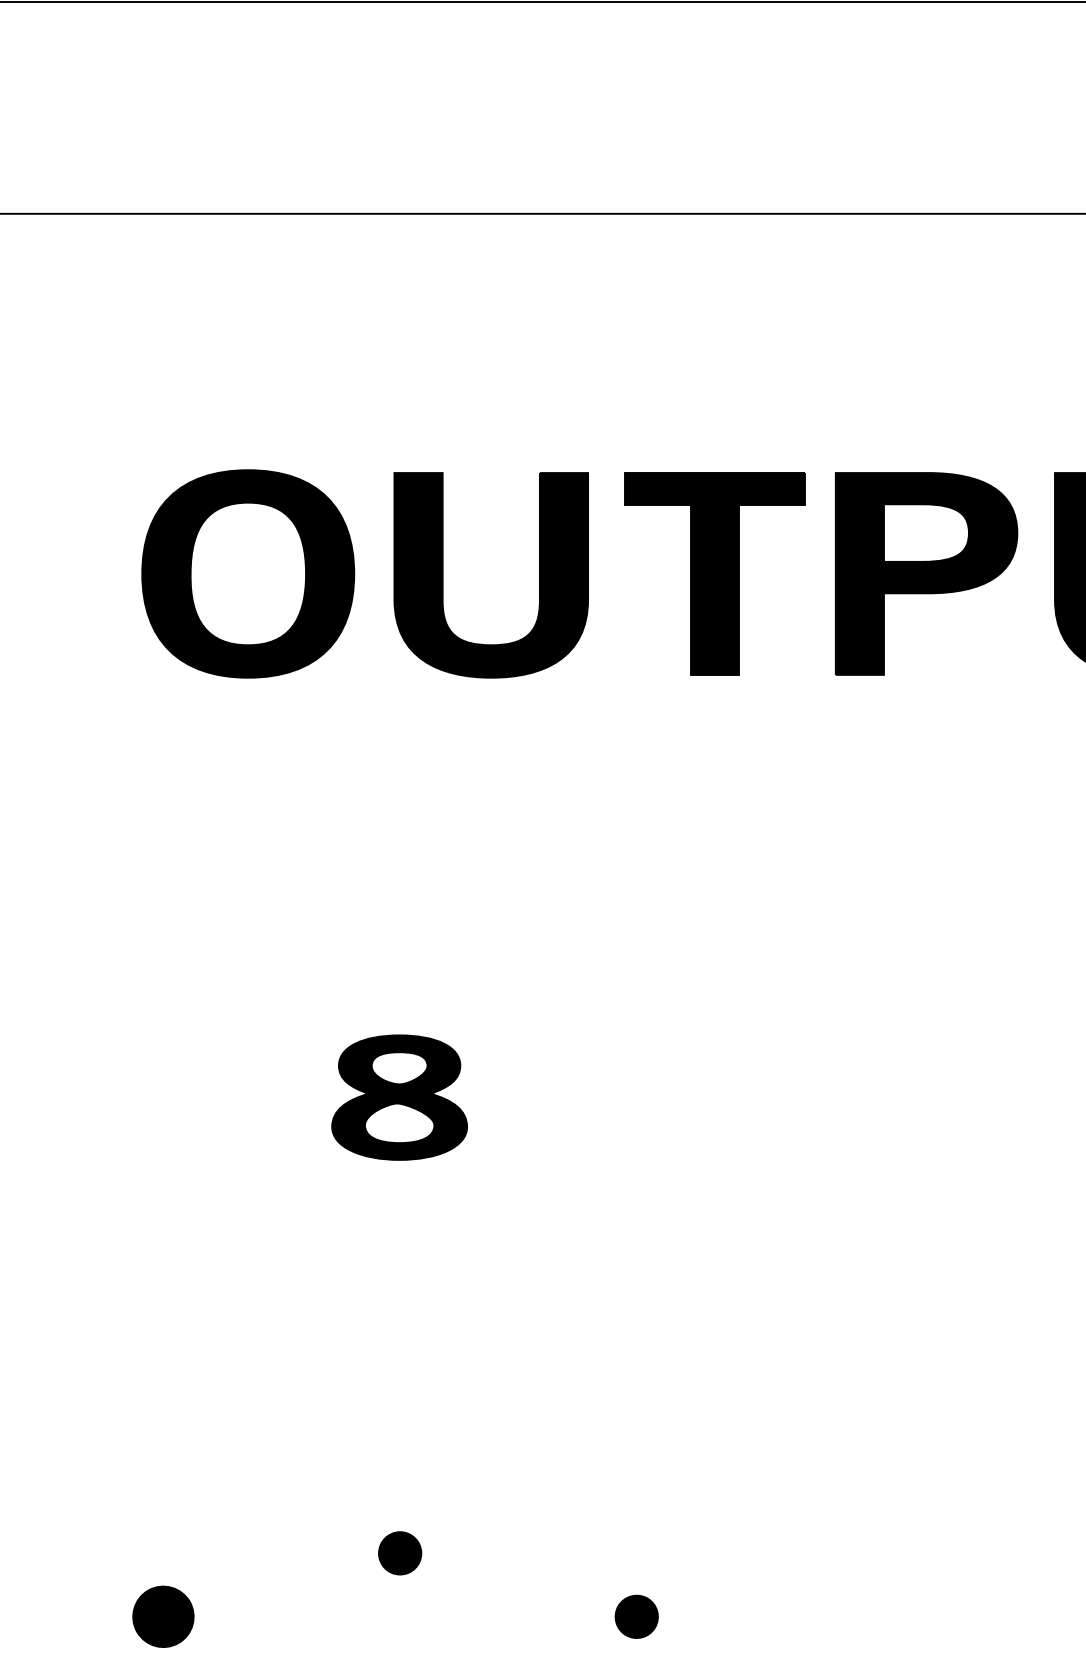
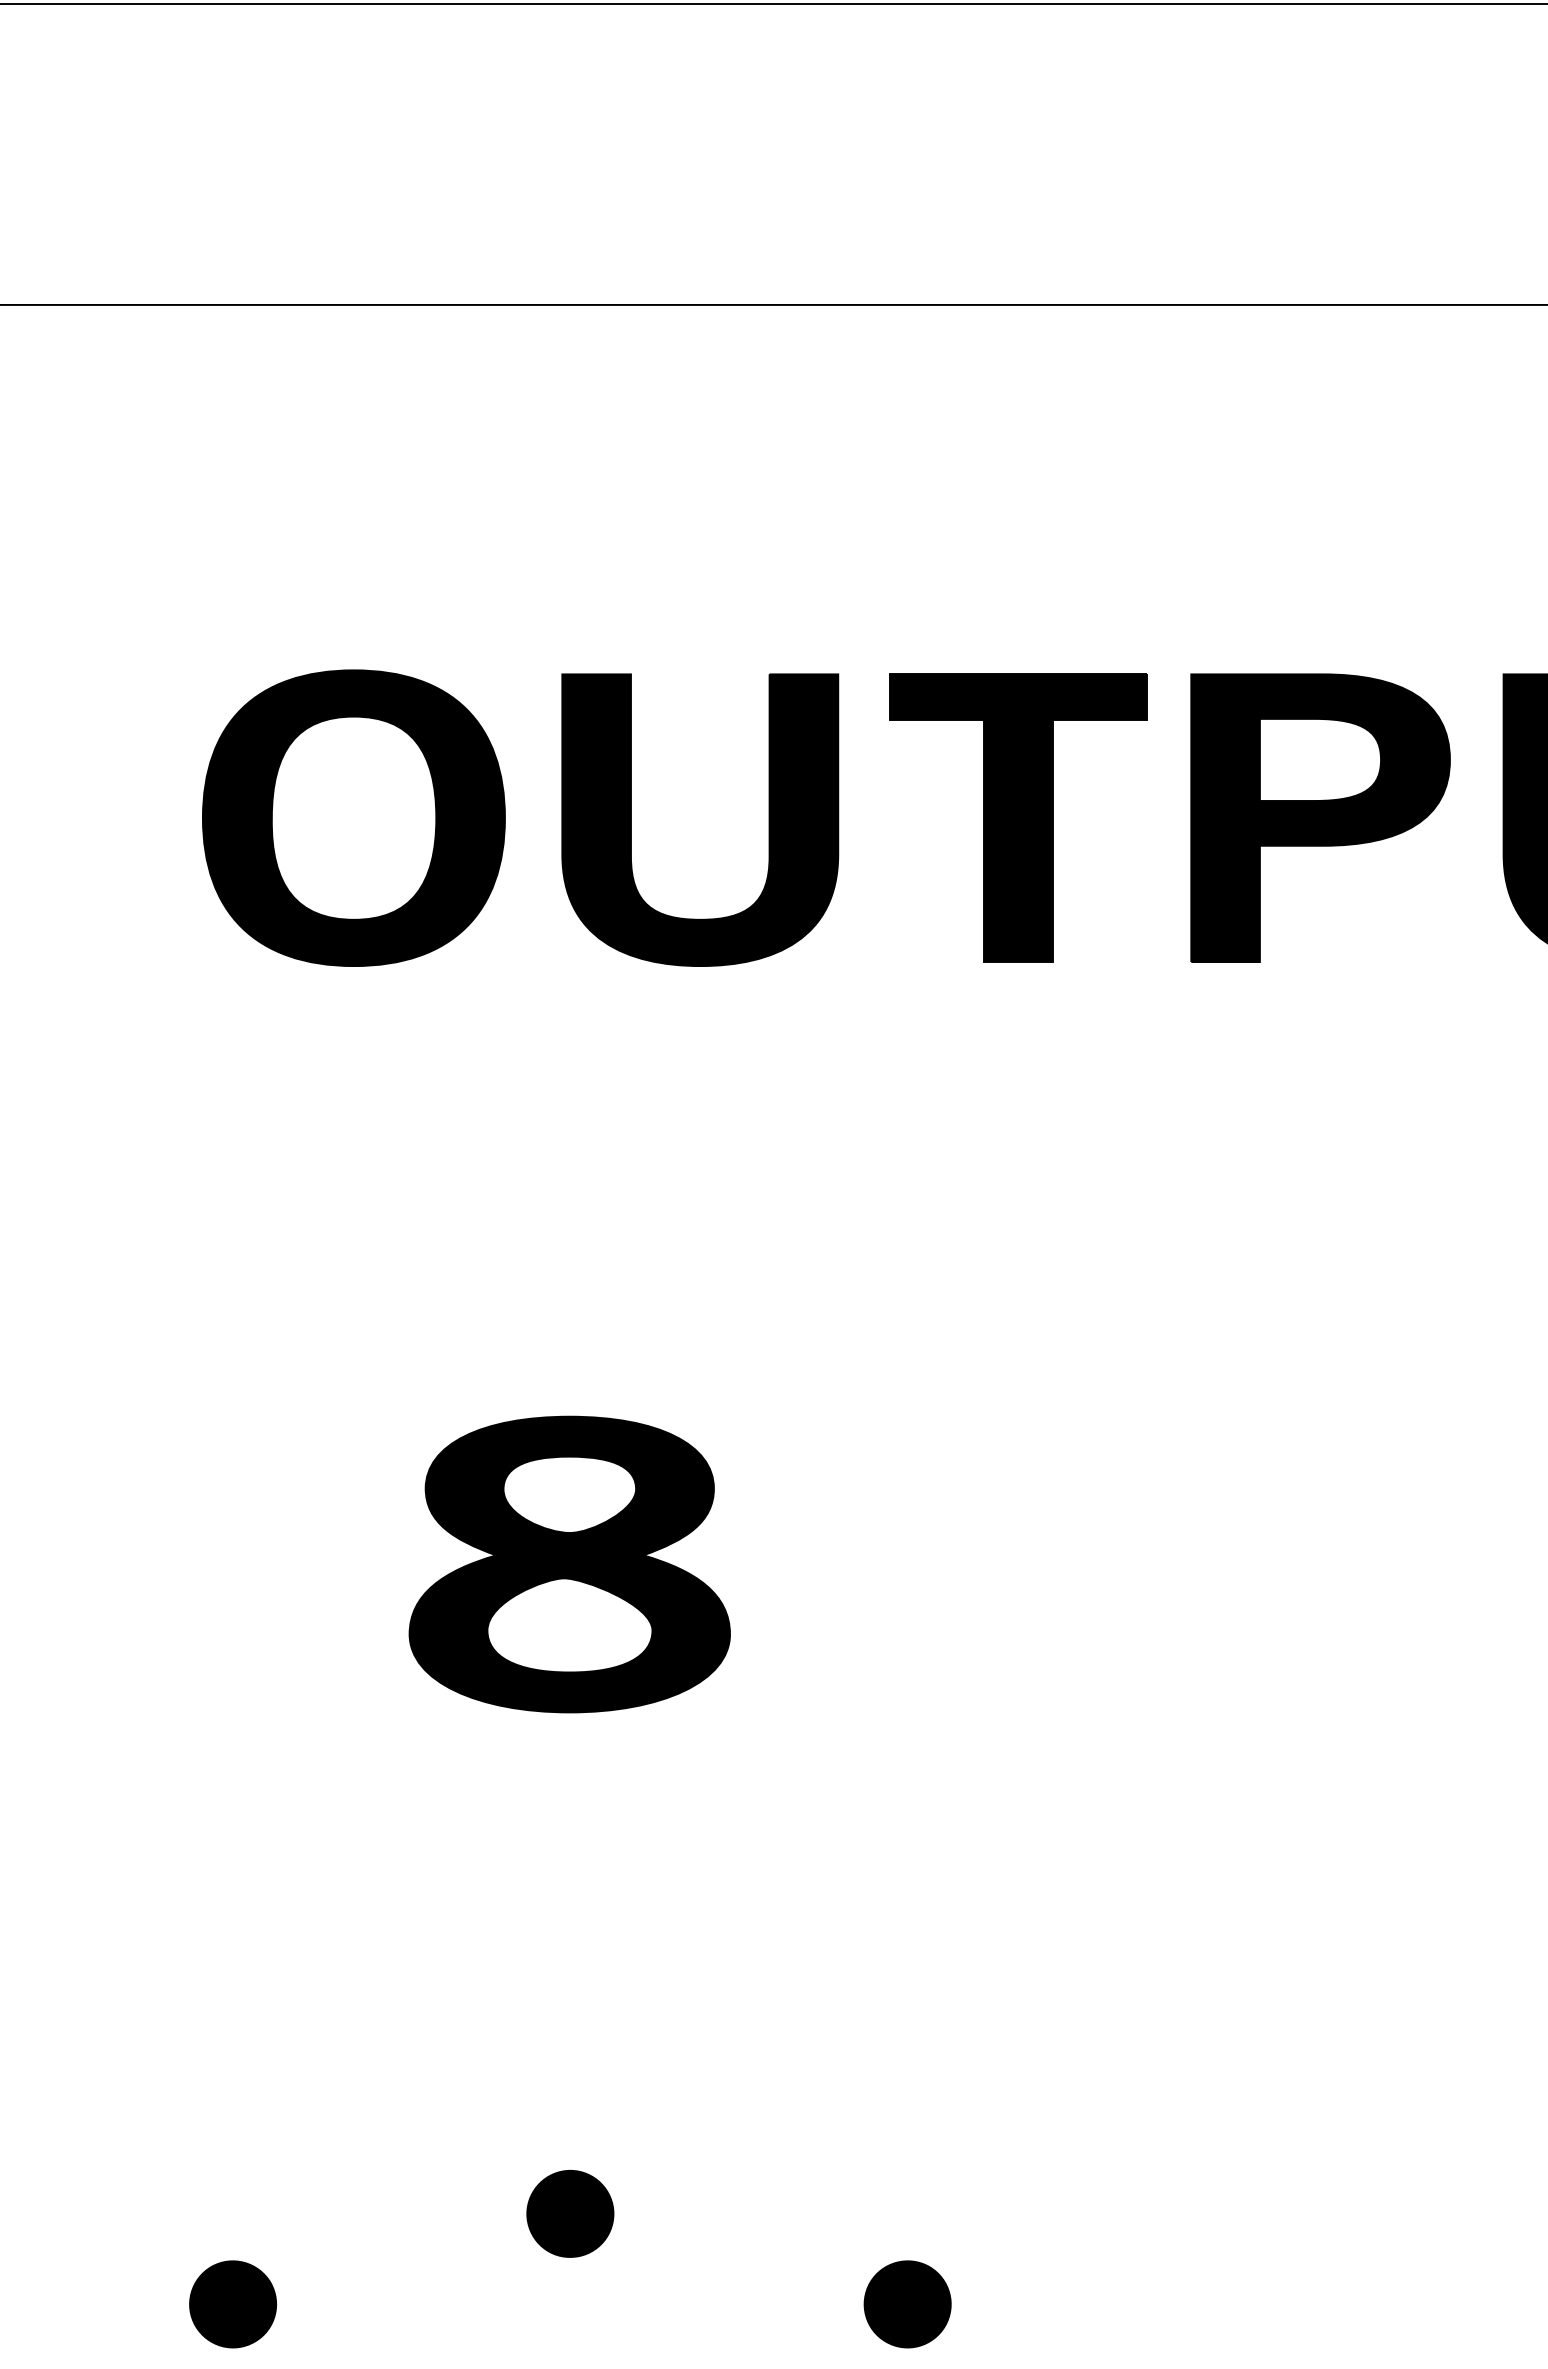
part: (399, 1097) -> (569, 1564), size x1.67
part: (400, 1553) -> (570, 2213), size x1.43
part: (636, 1616) -> (907, 2304), size x1.43

